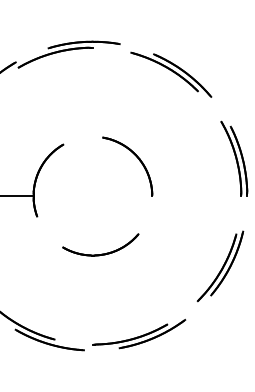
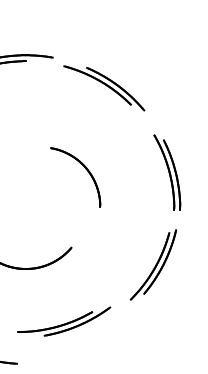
part: (136, 157) -> (84, 168), moved
part: (220, 266) -> (153, 265), moved
part: (139, 333) -> (64, 321), moved

